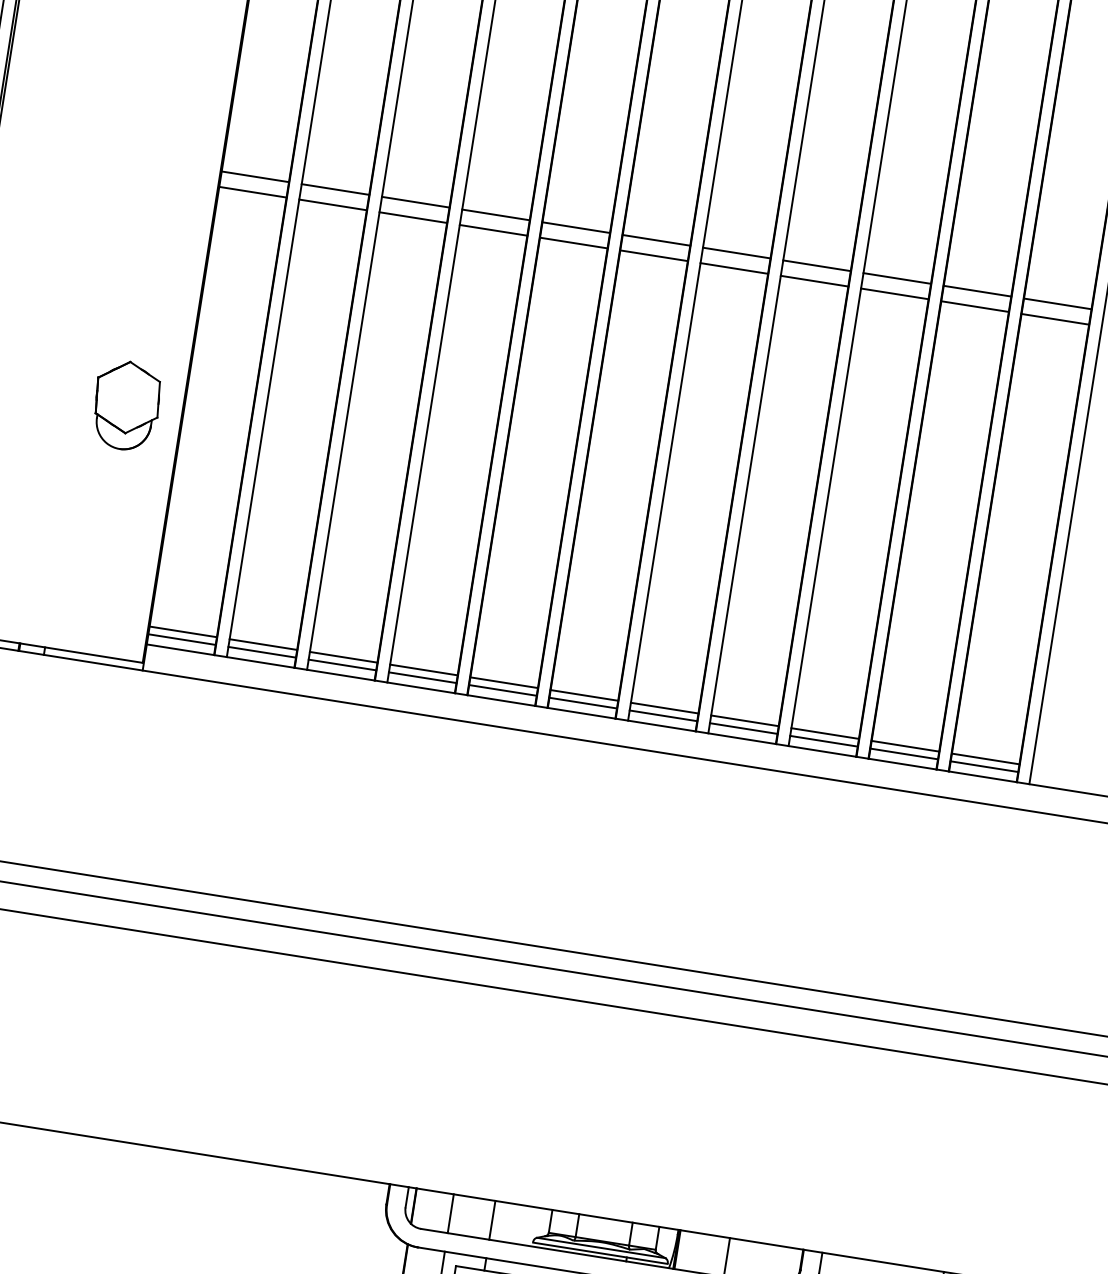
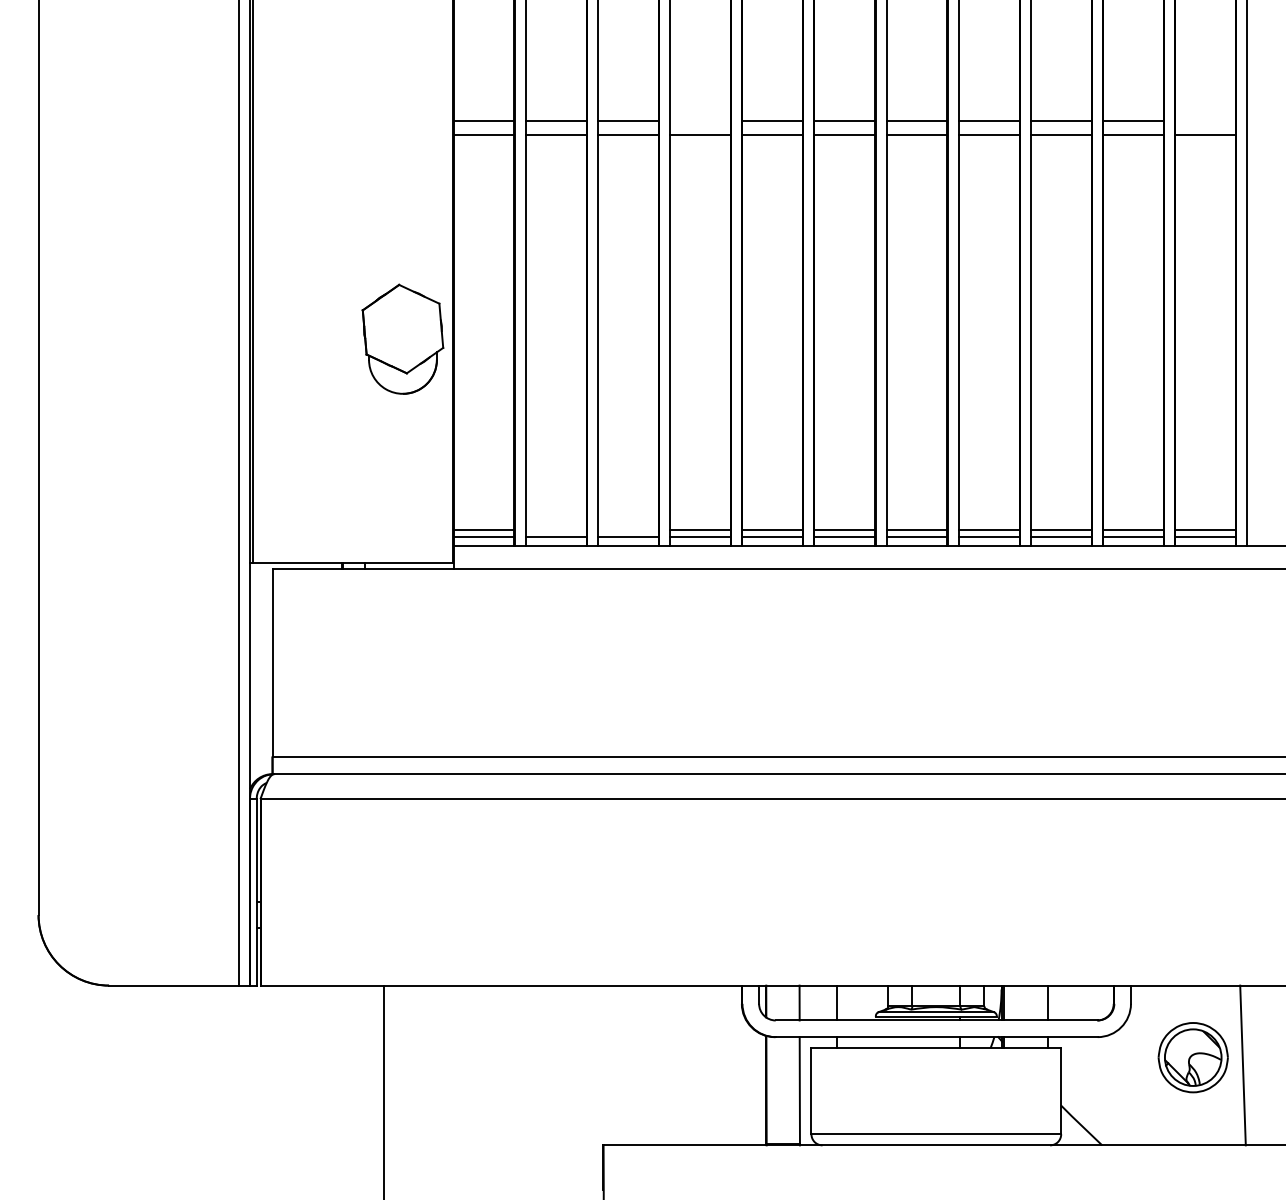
line: (496, 214) -> (700, 120), removed
line: (1057, 303) -> (1205, 120), removed
part: (125, 405) -> (402, 339), size x1.4
line: (262, 644) -> (555, 529), removed
line: (343, 656) -> (628, 529), removed

